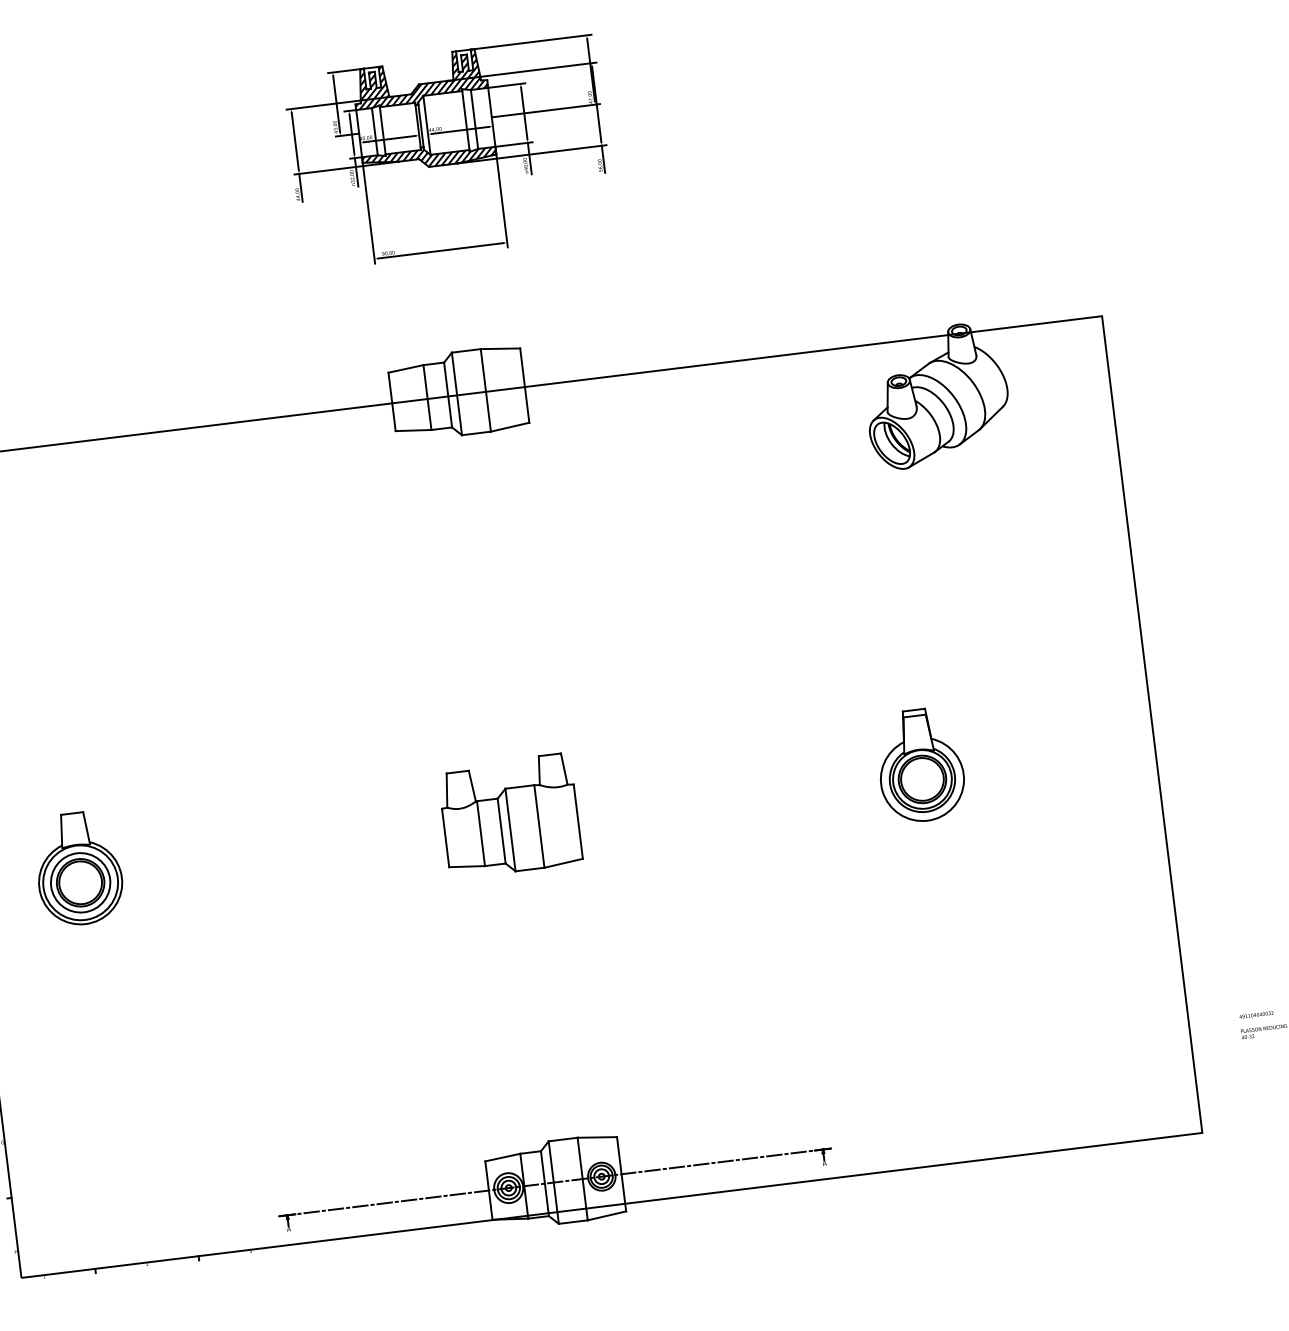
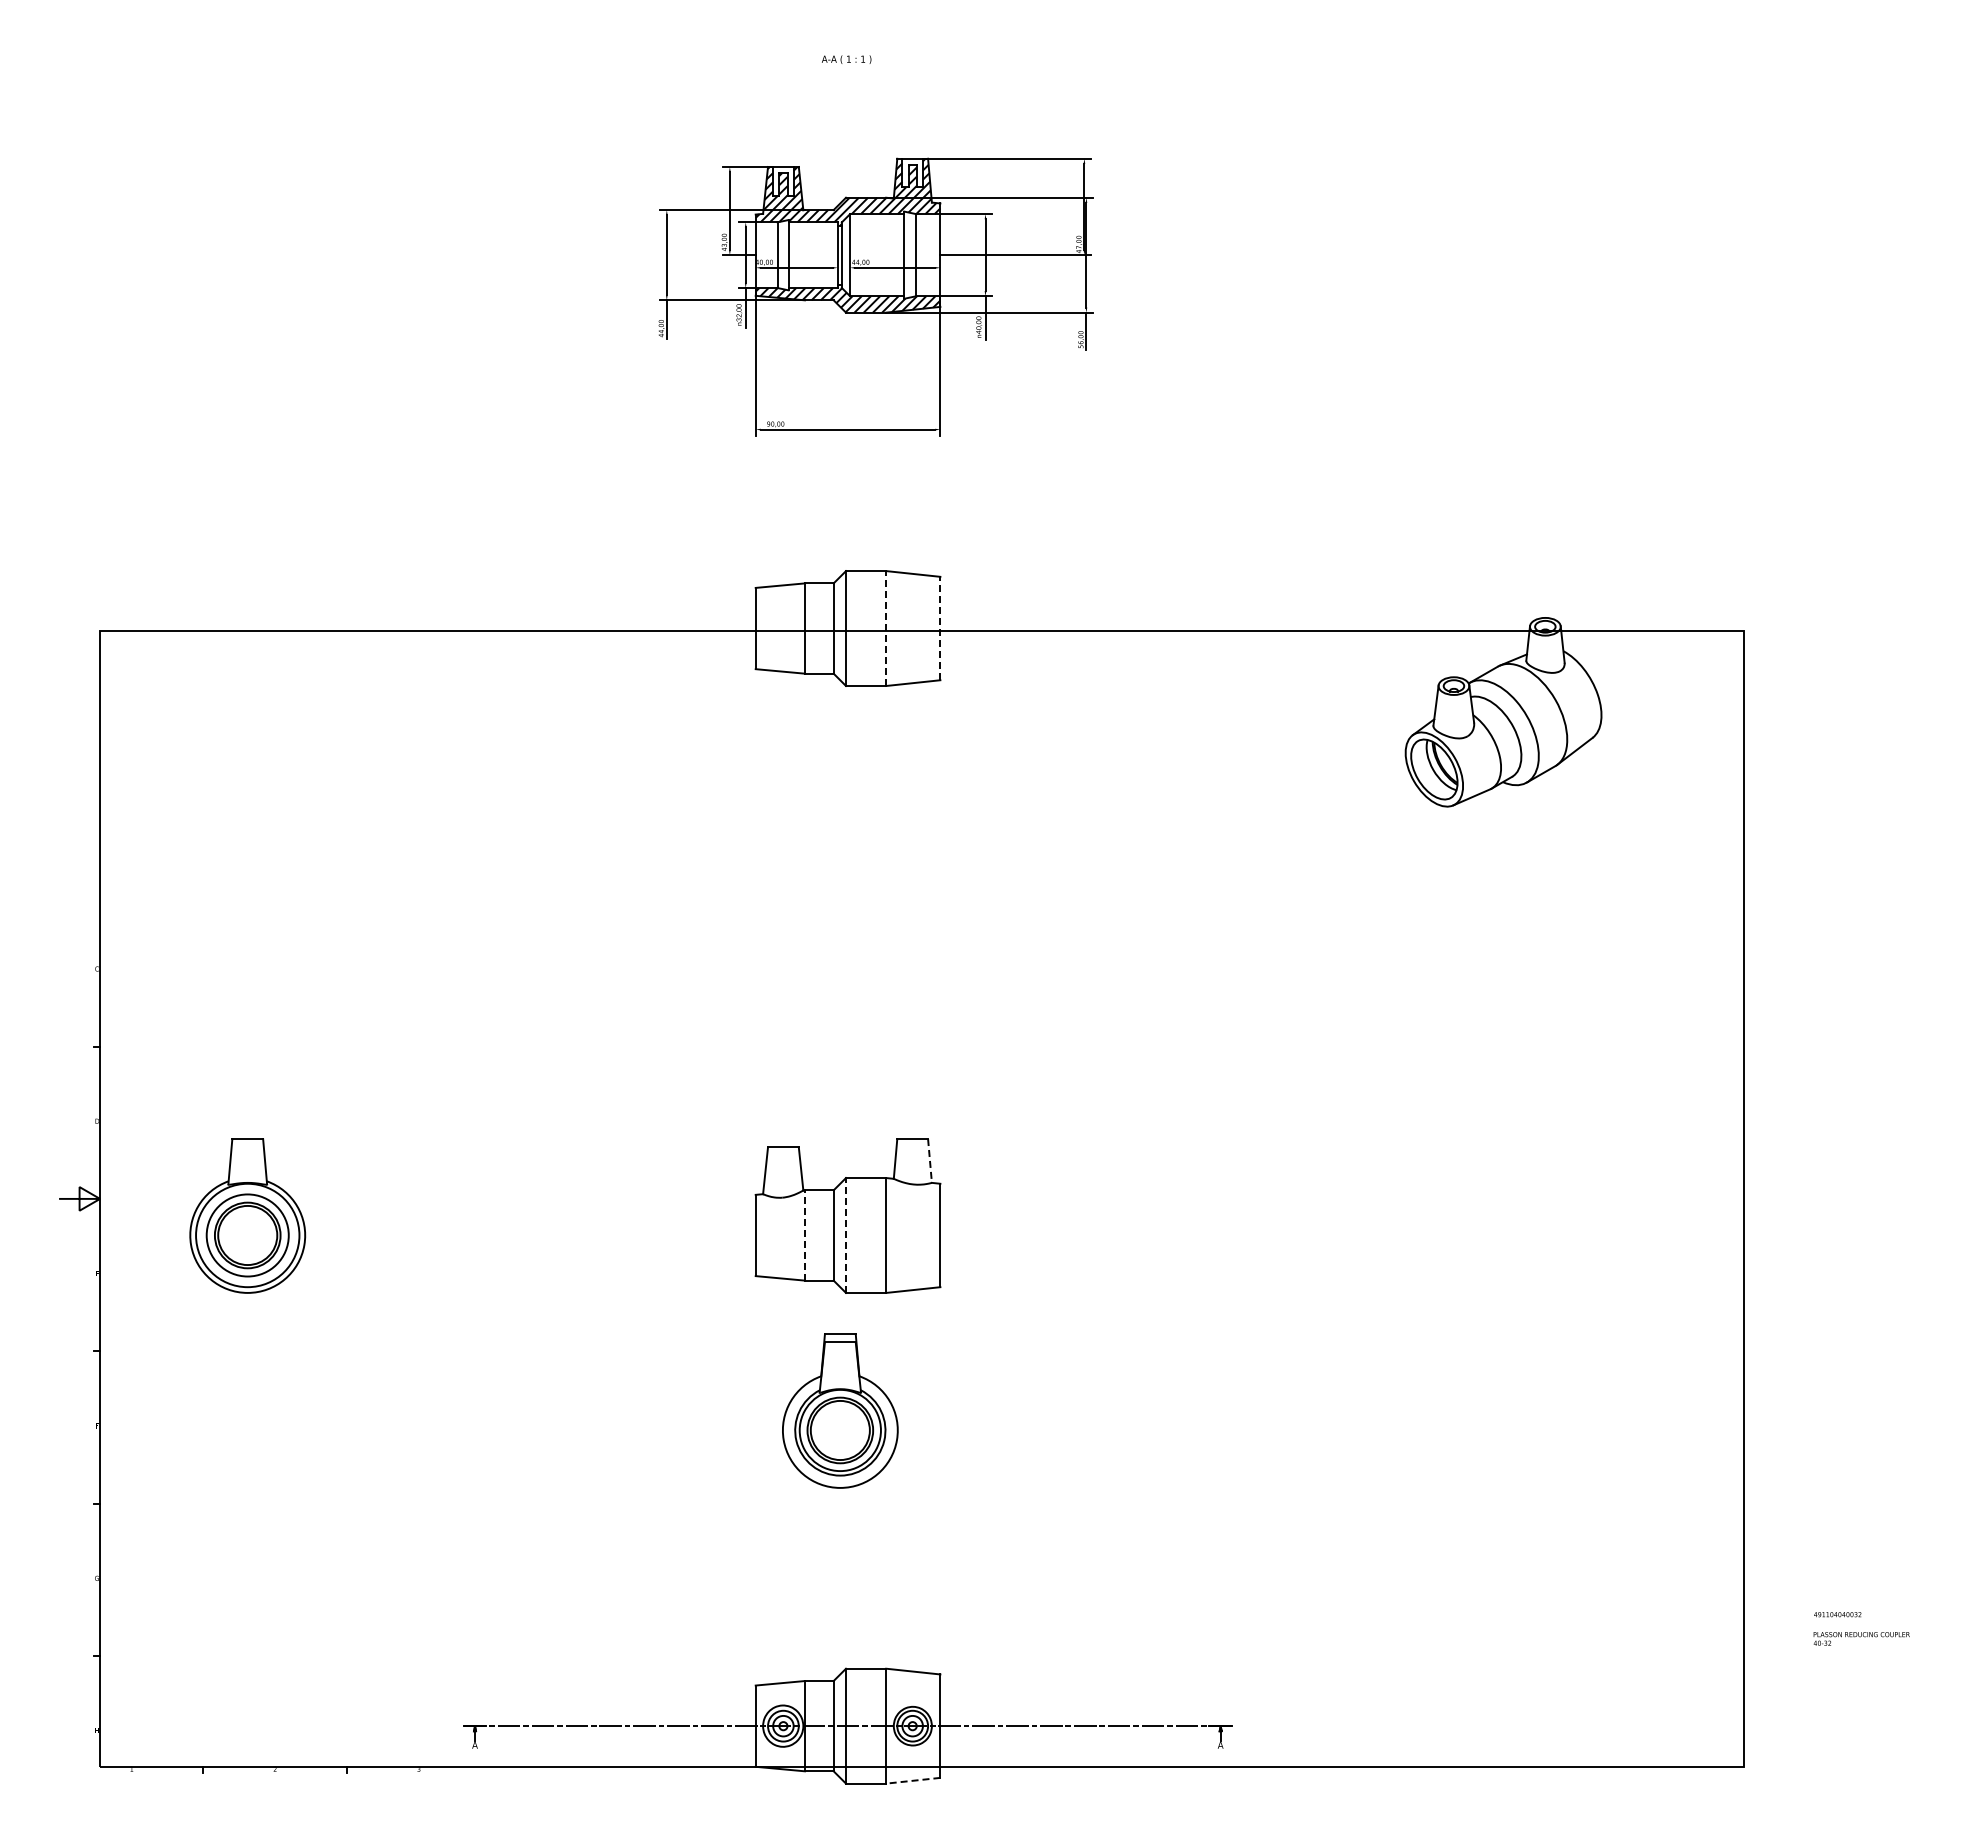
line: (524, 385) -> (940, 628), solid -> dashed
line: (486, 390) -> (886, 628), solid -> dashed
part: (920, 765) -> (840, 1410), moved
line: (563, 768) -> (929, 1160), solid -> dashed
line: (510, 829) -> (846, 1234), solid -> dashed
line: (480, 832) -> (804, 1234), solid -> dashed
line: (606, 1215) -> (912, 1780), solid -> dashed

